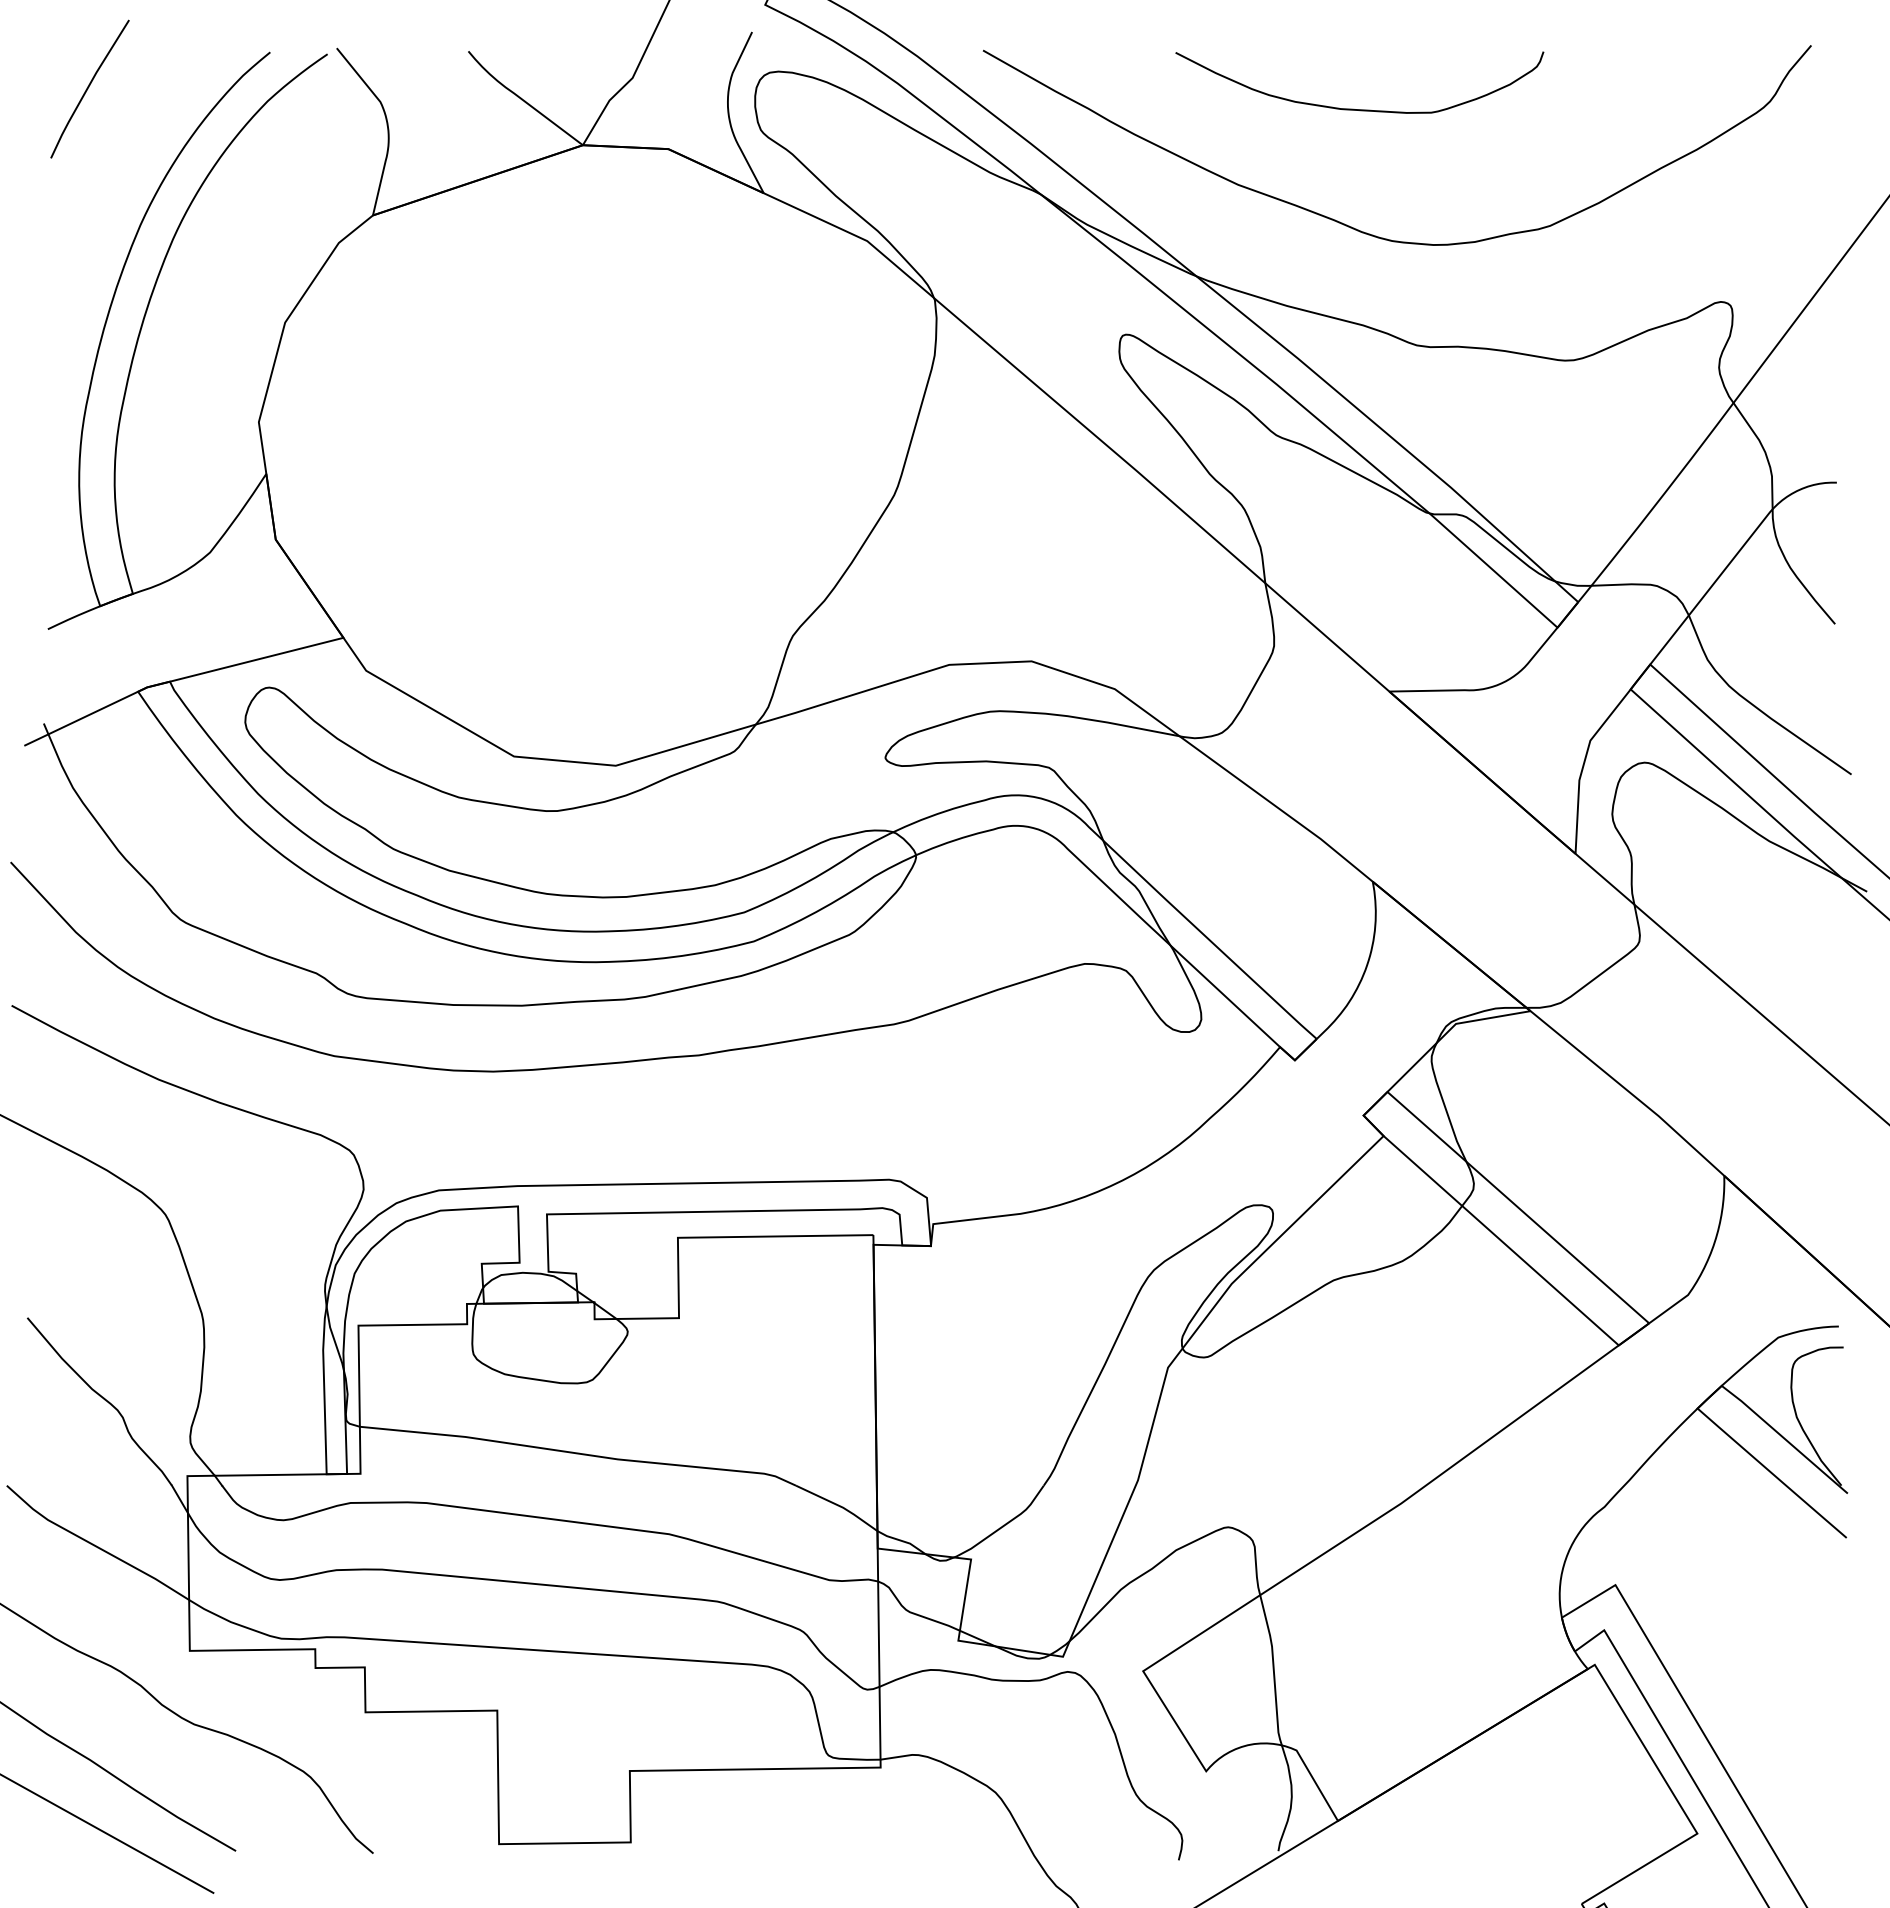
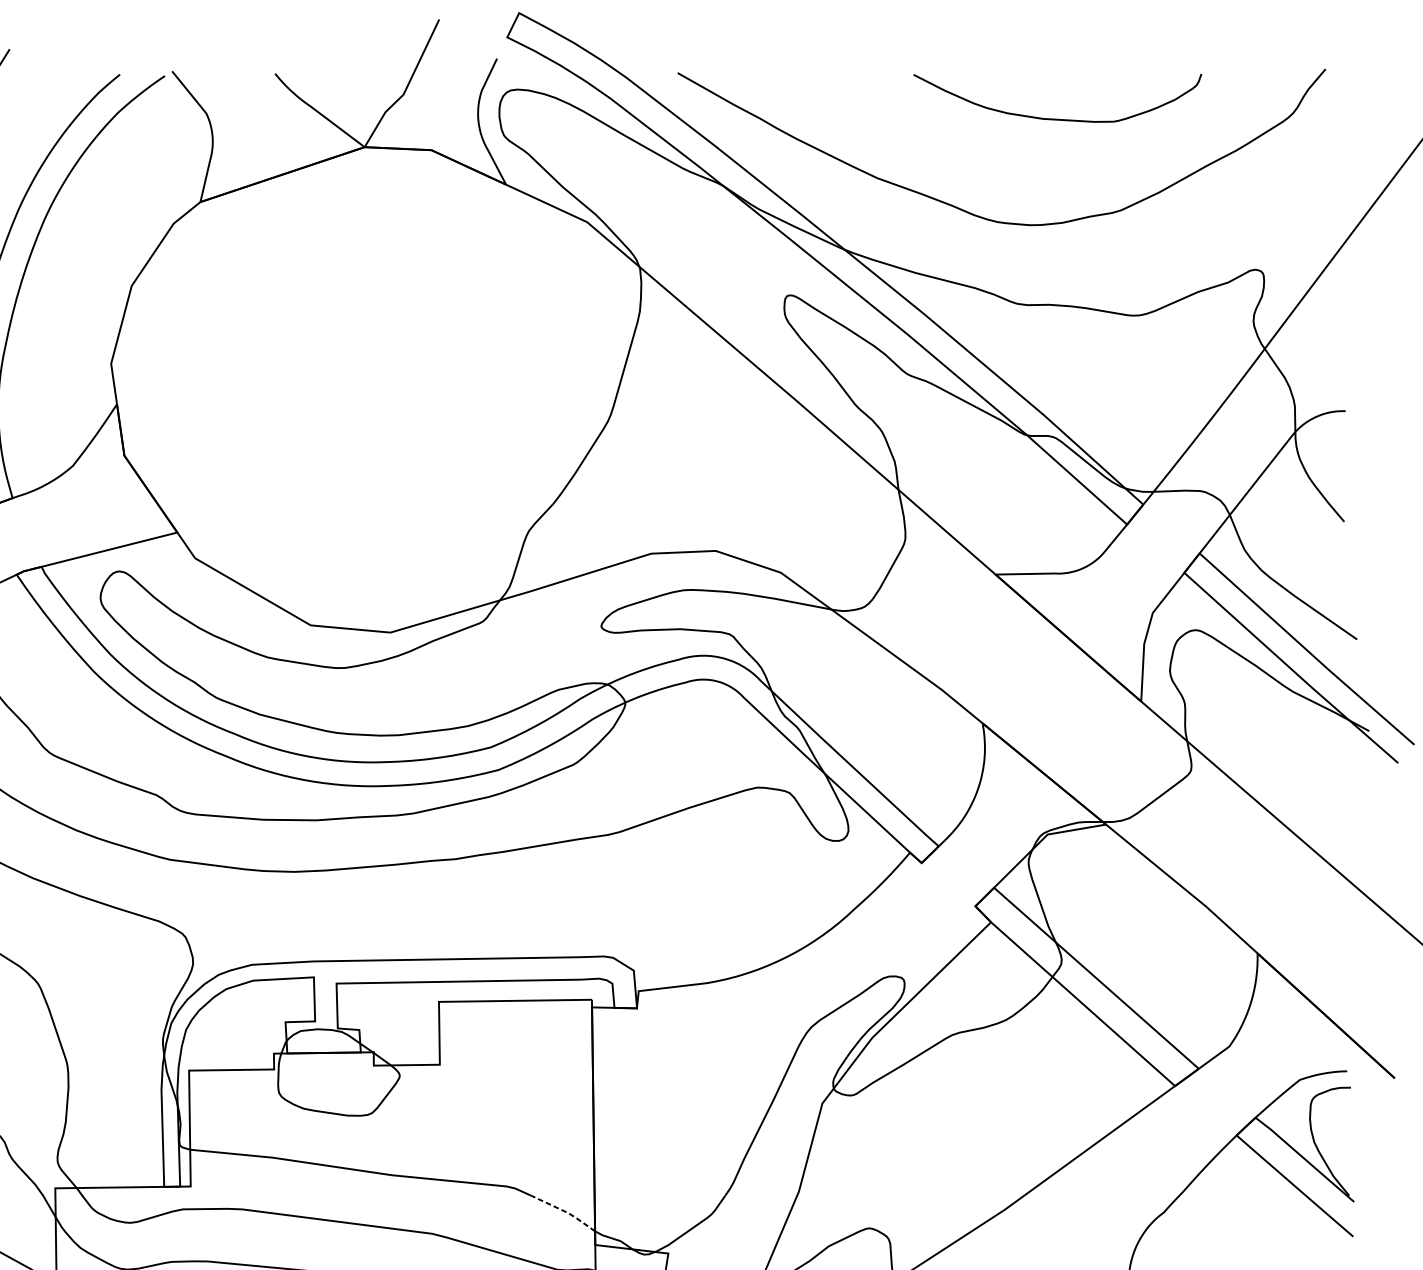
curve: (1353, 108) -> (1052, 118), moved
line: (838, 1505) -> (564, 1211), solid -> dashed

